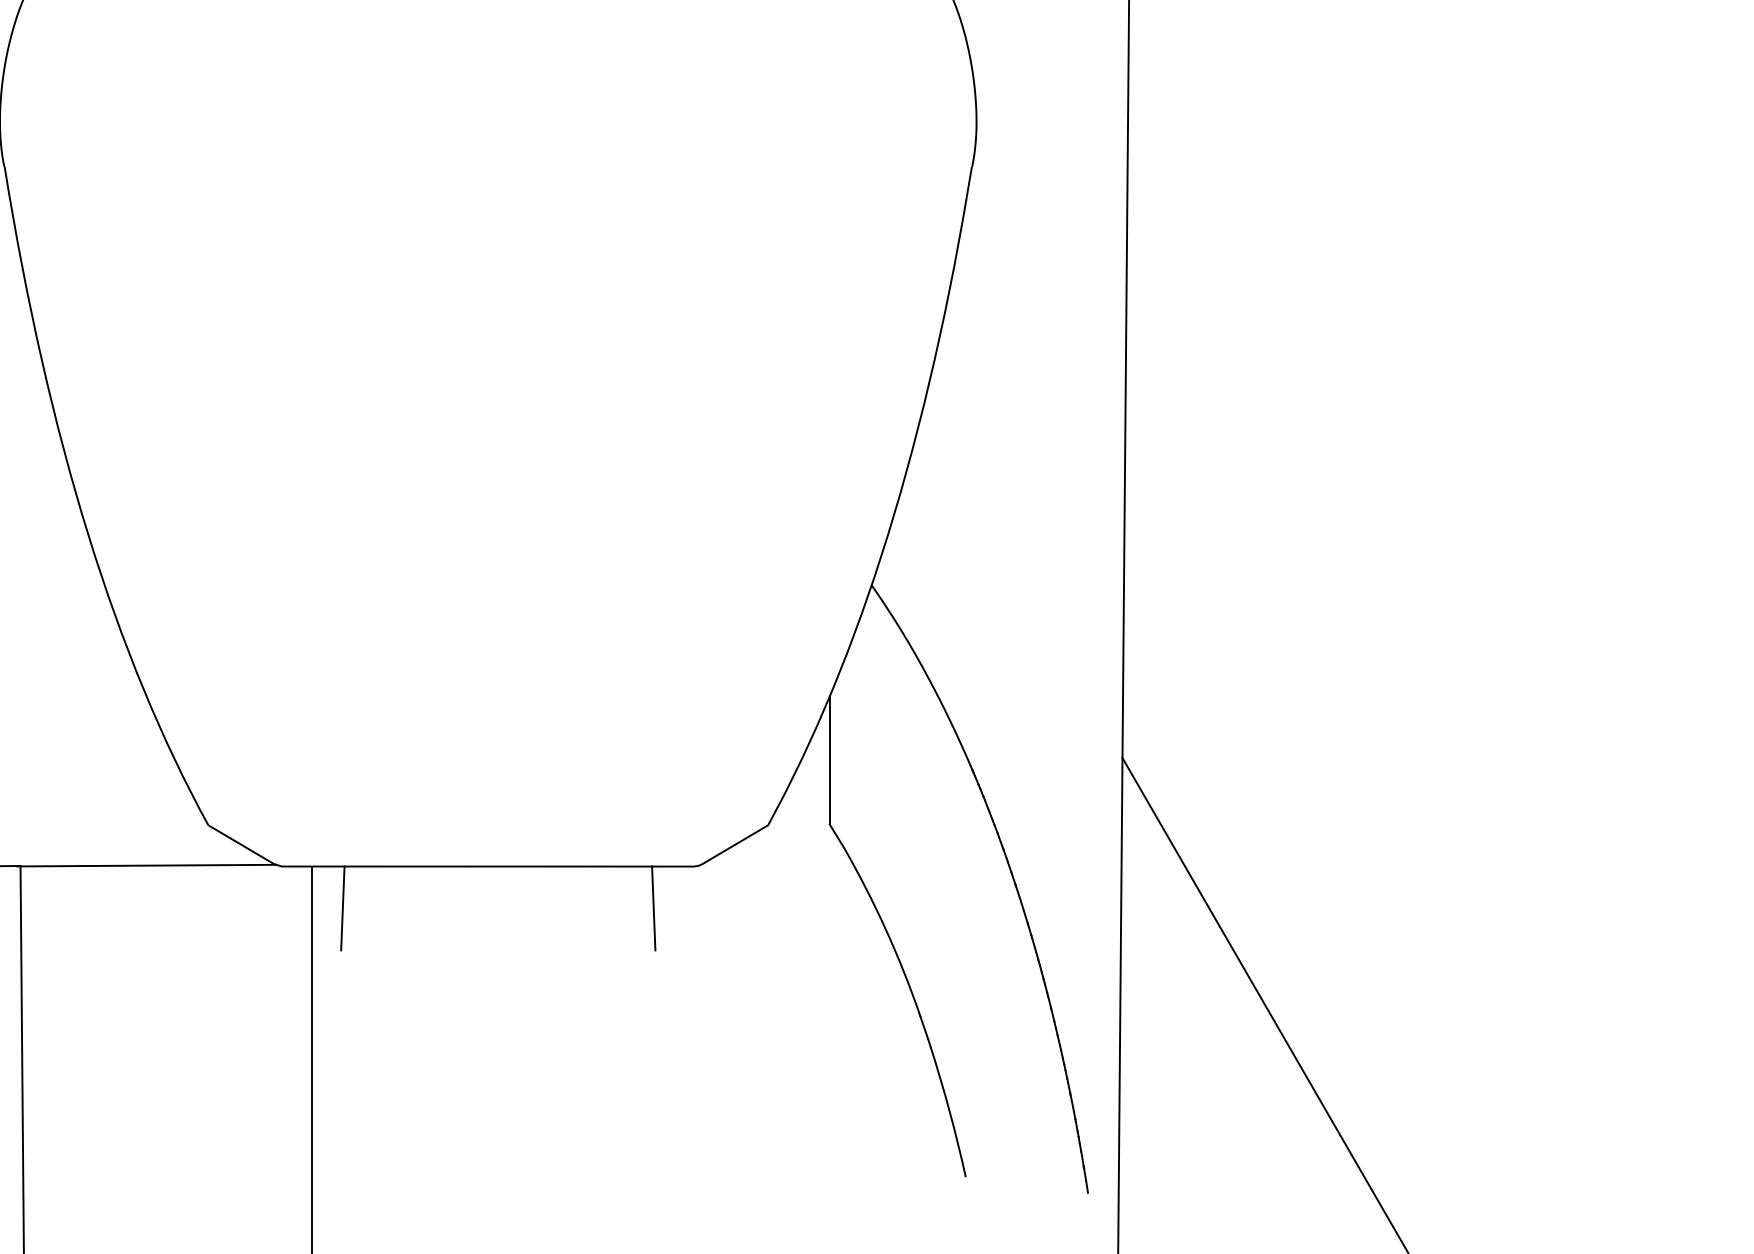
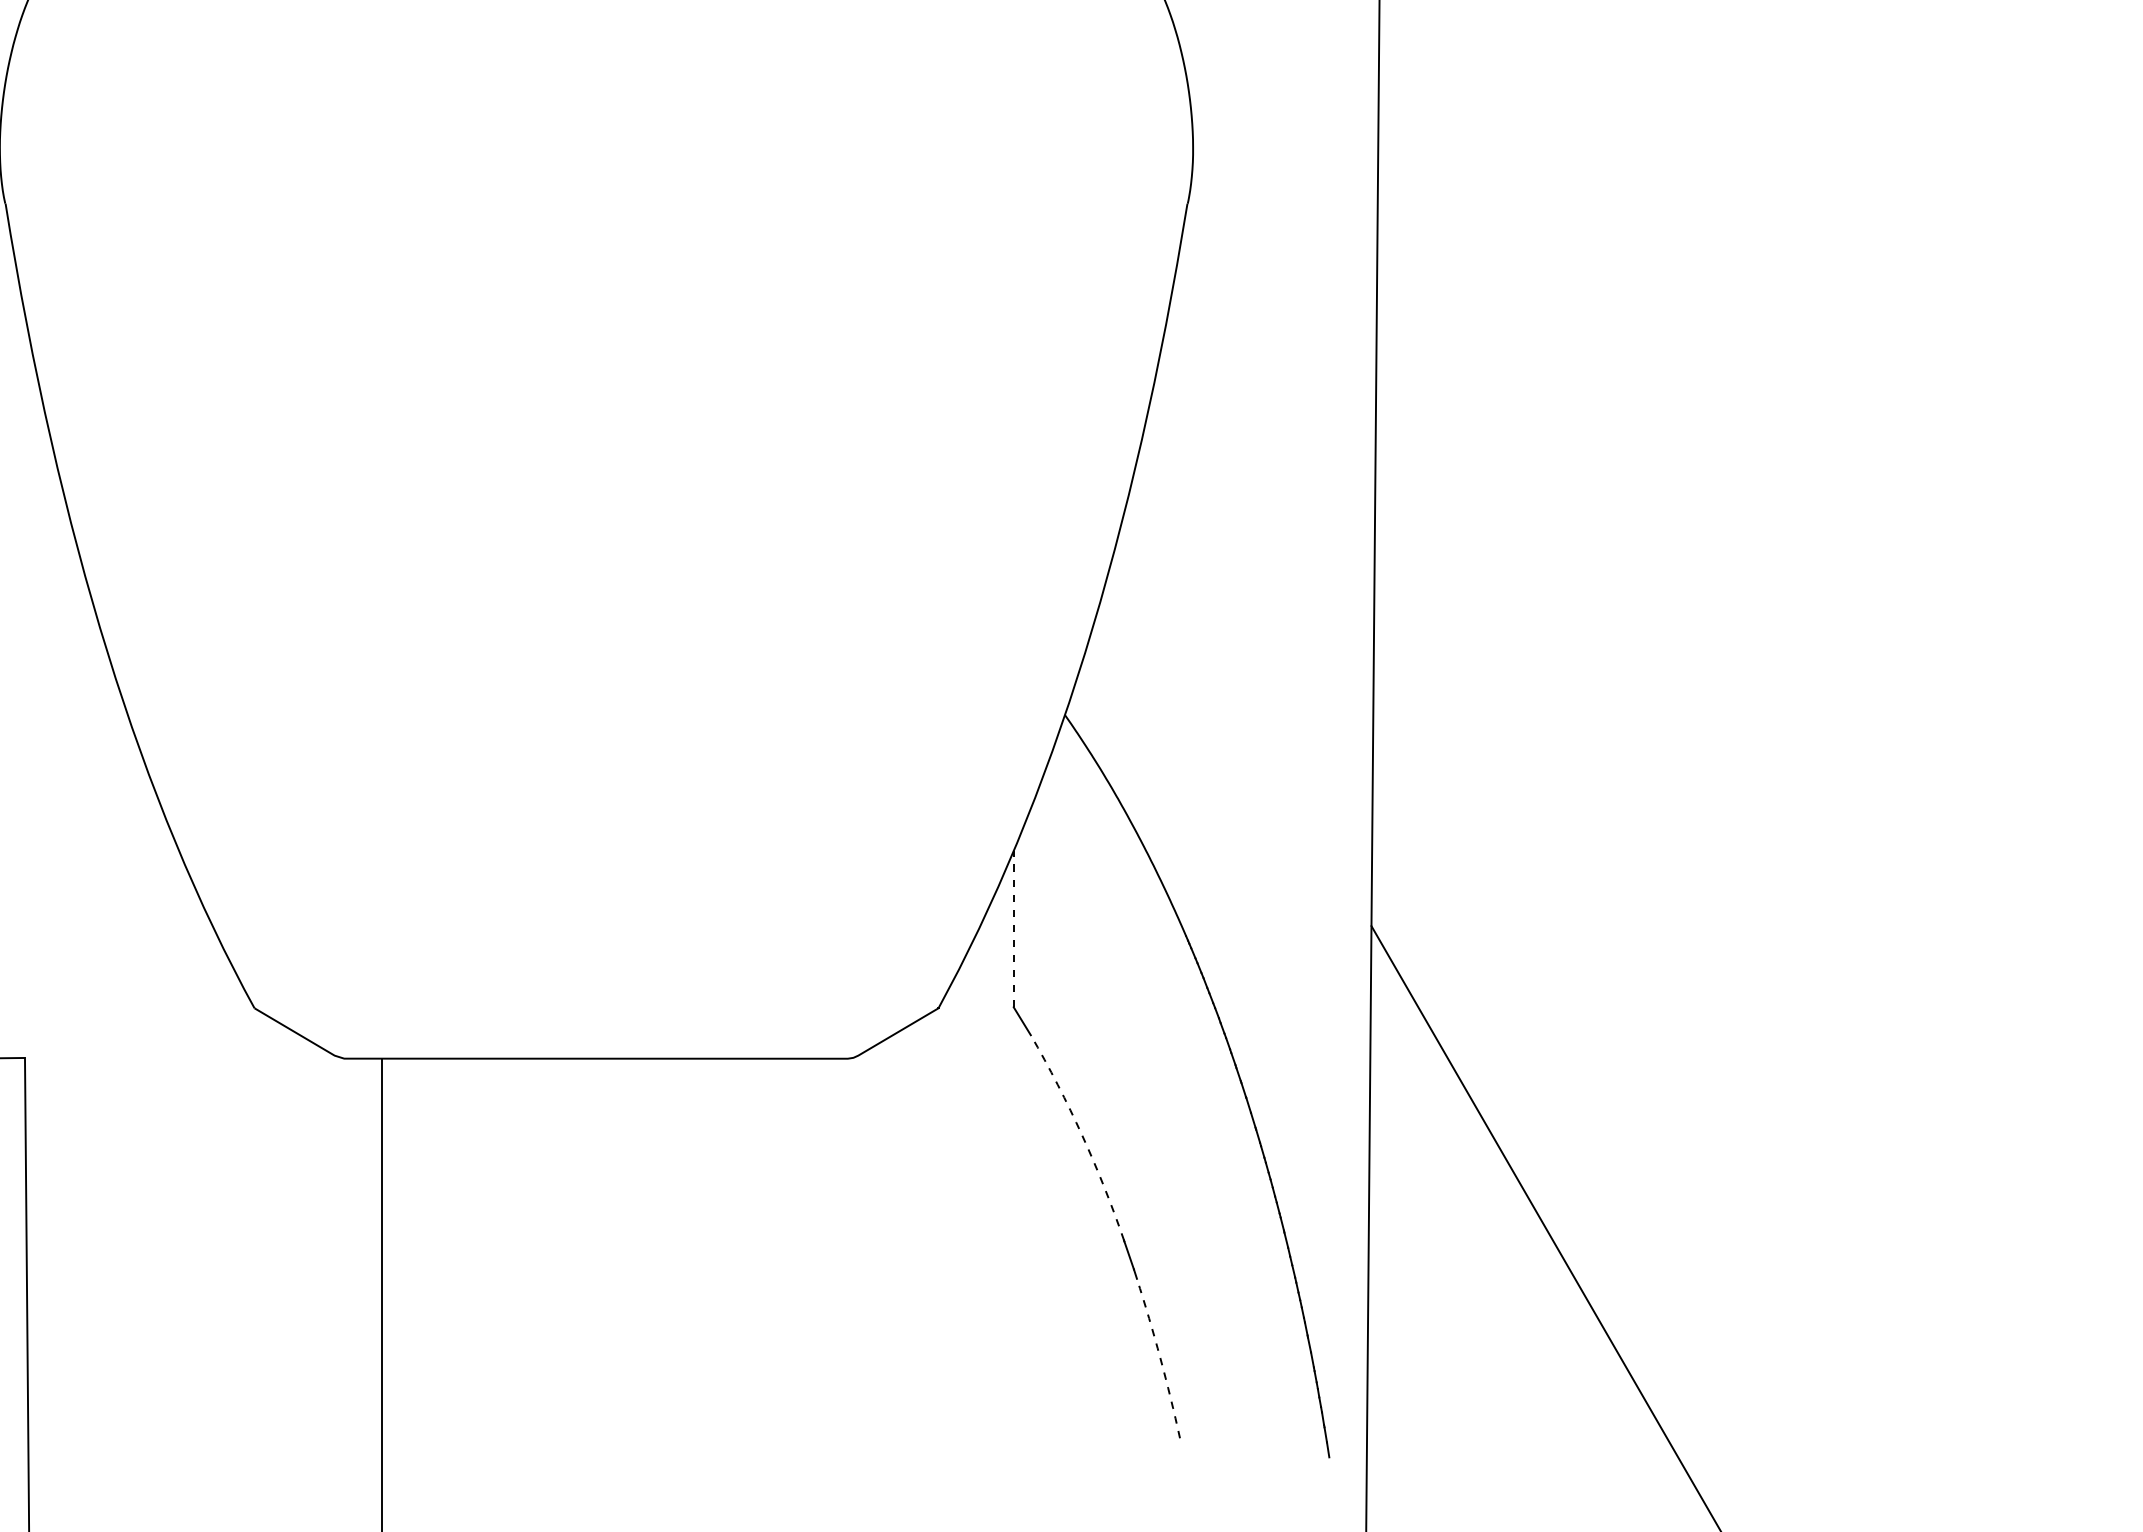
line: (829, 759) -> (1013, 928), solid -> dashed
line: (146, 865) -> (178, 1057), removed
line: (342, 908) -> (418, 1109), removed
line: (653, 908) -> (798, 1109), removed
arc: (886, 929) -> (1082, 1135), solid -> dashed
arc: (949, 1111) -> (1160, 1358), solid -> dashed

